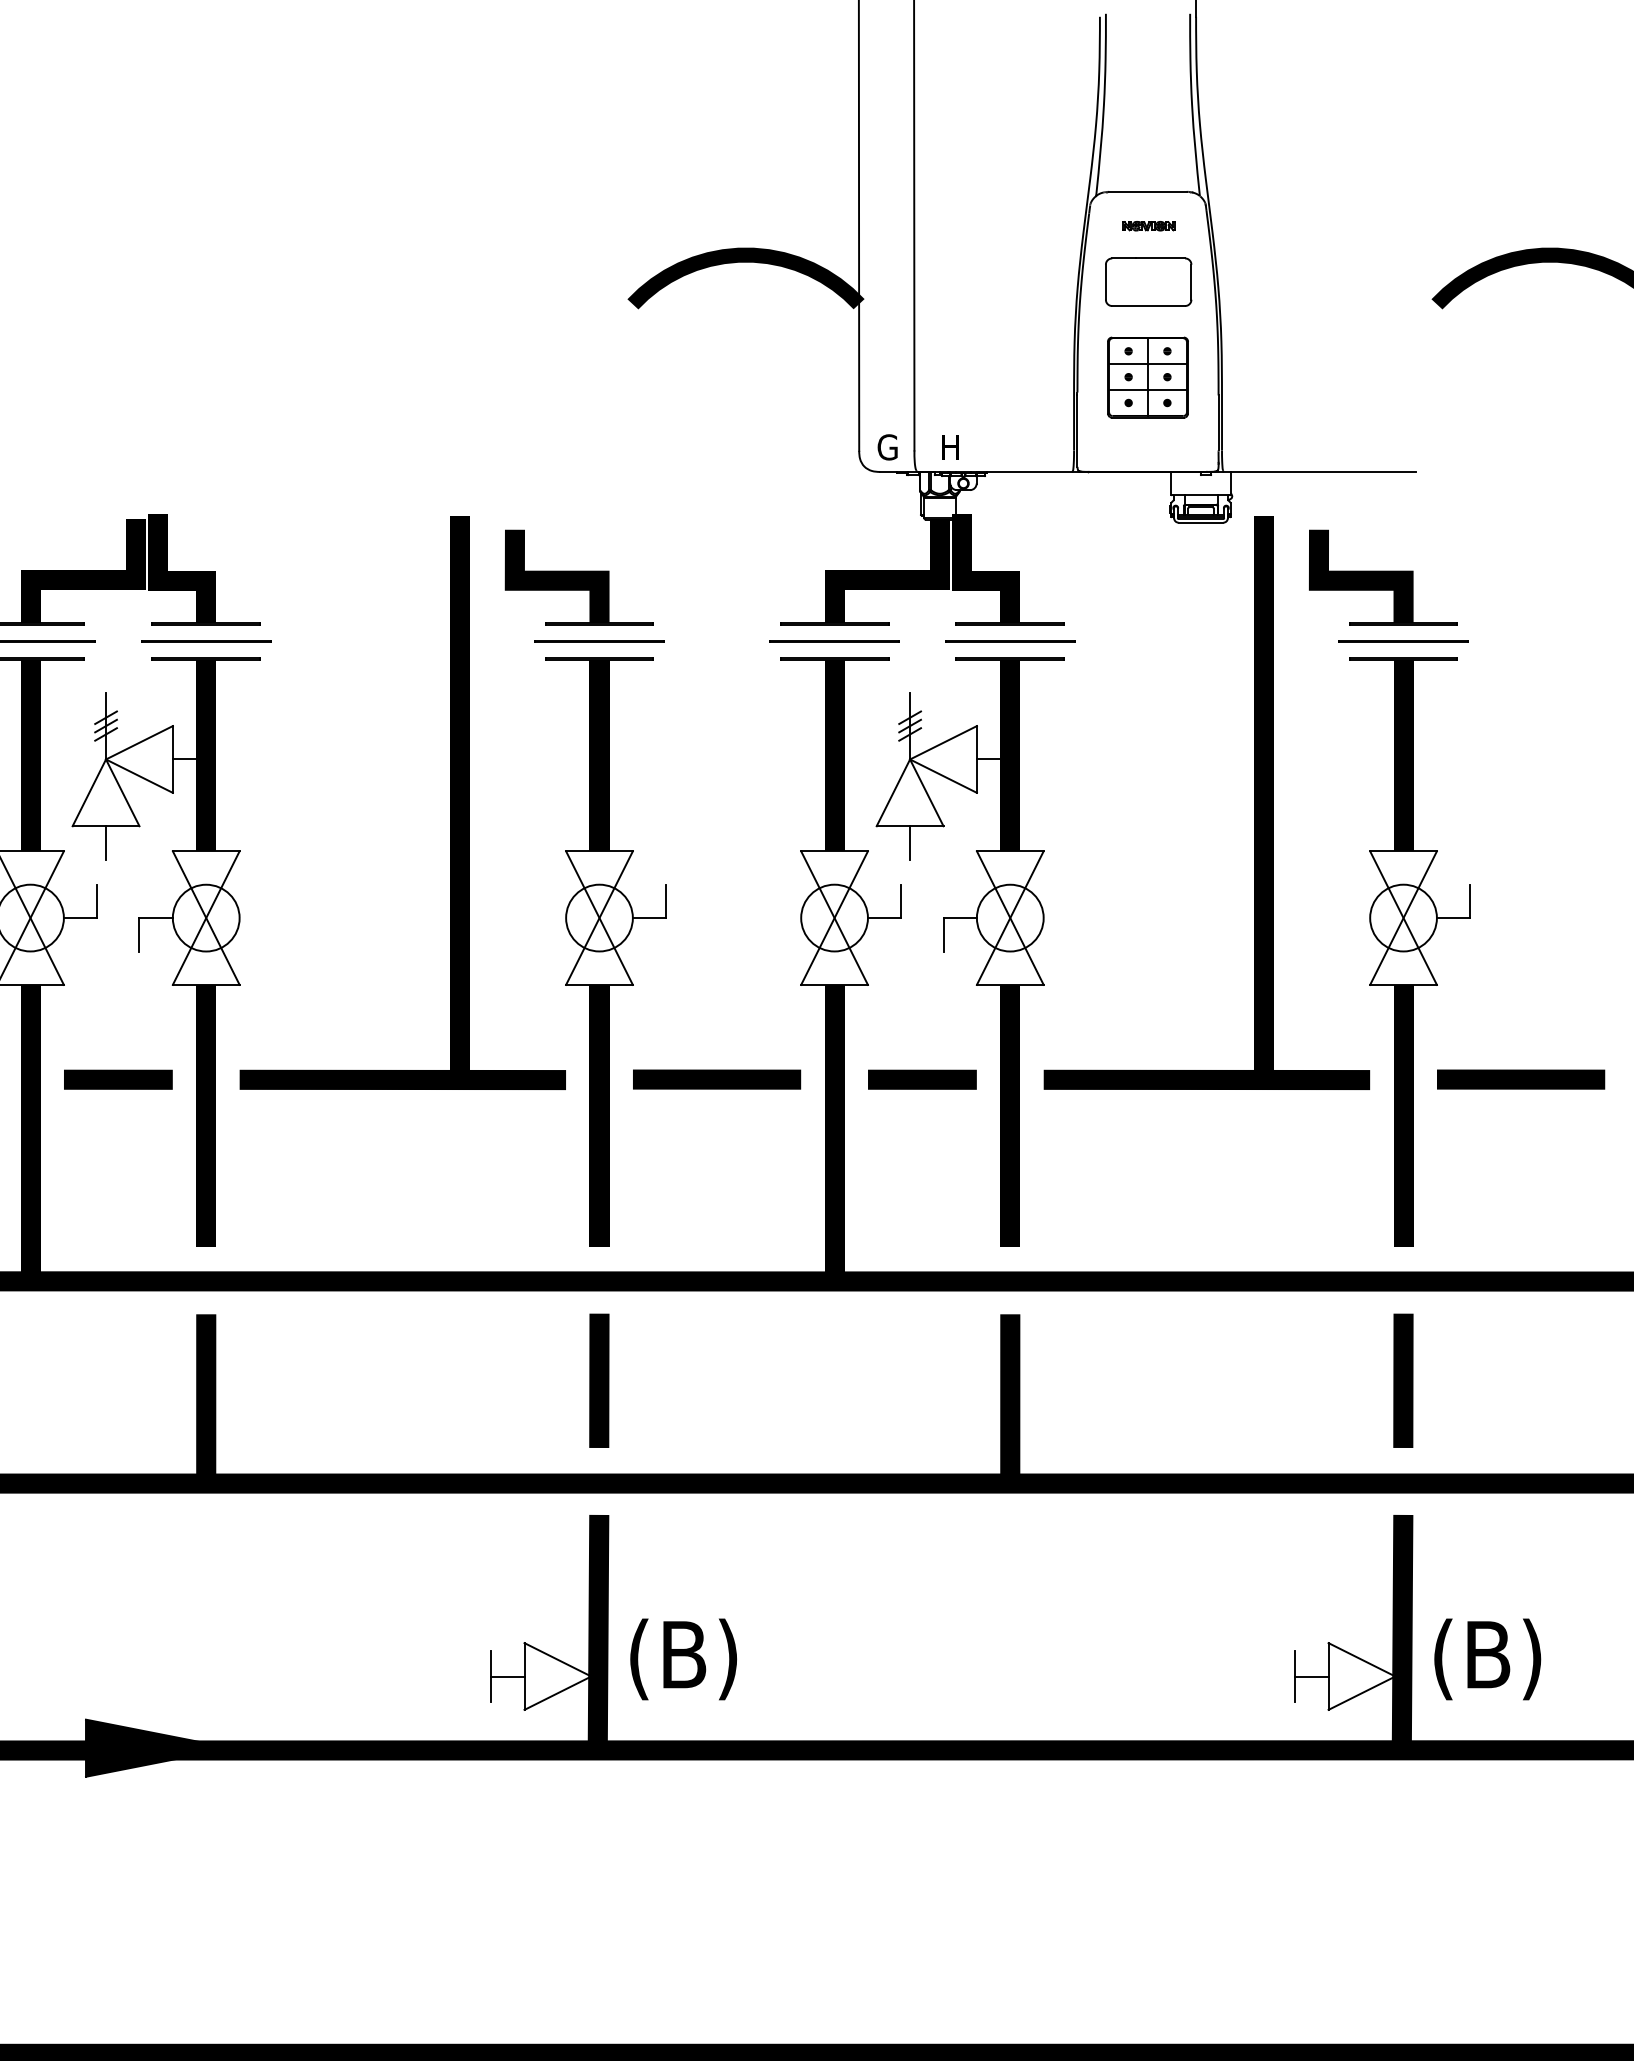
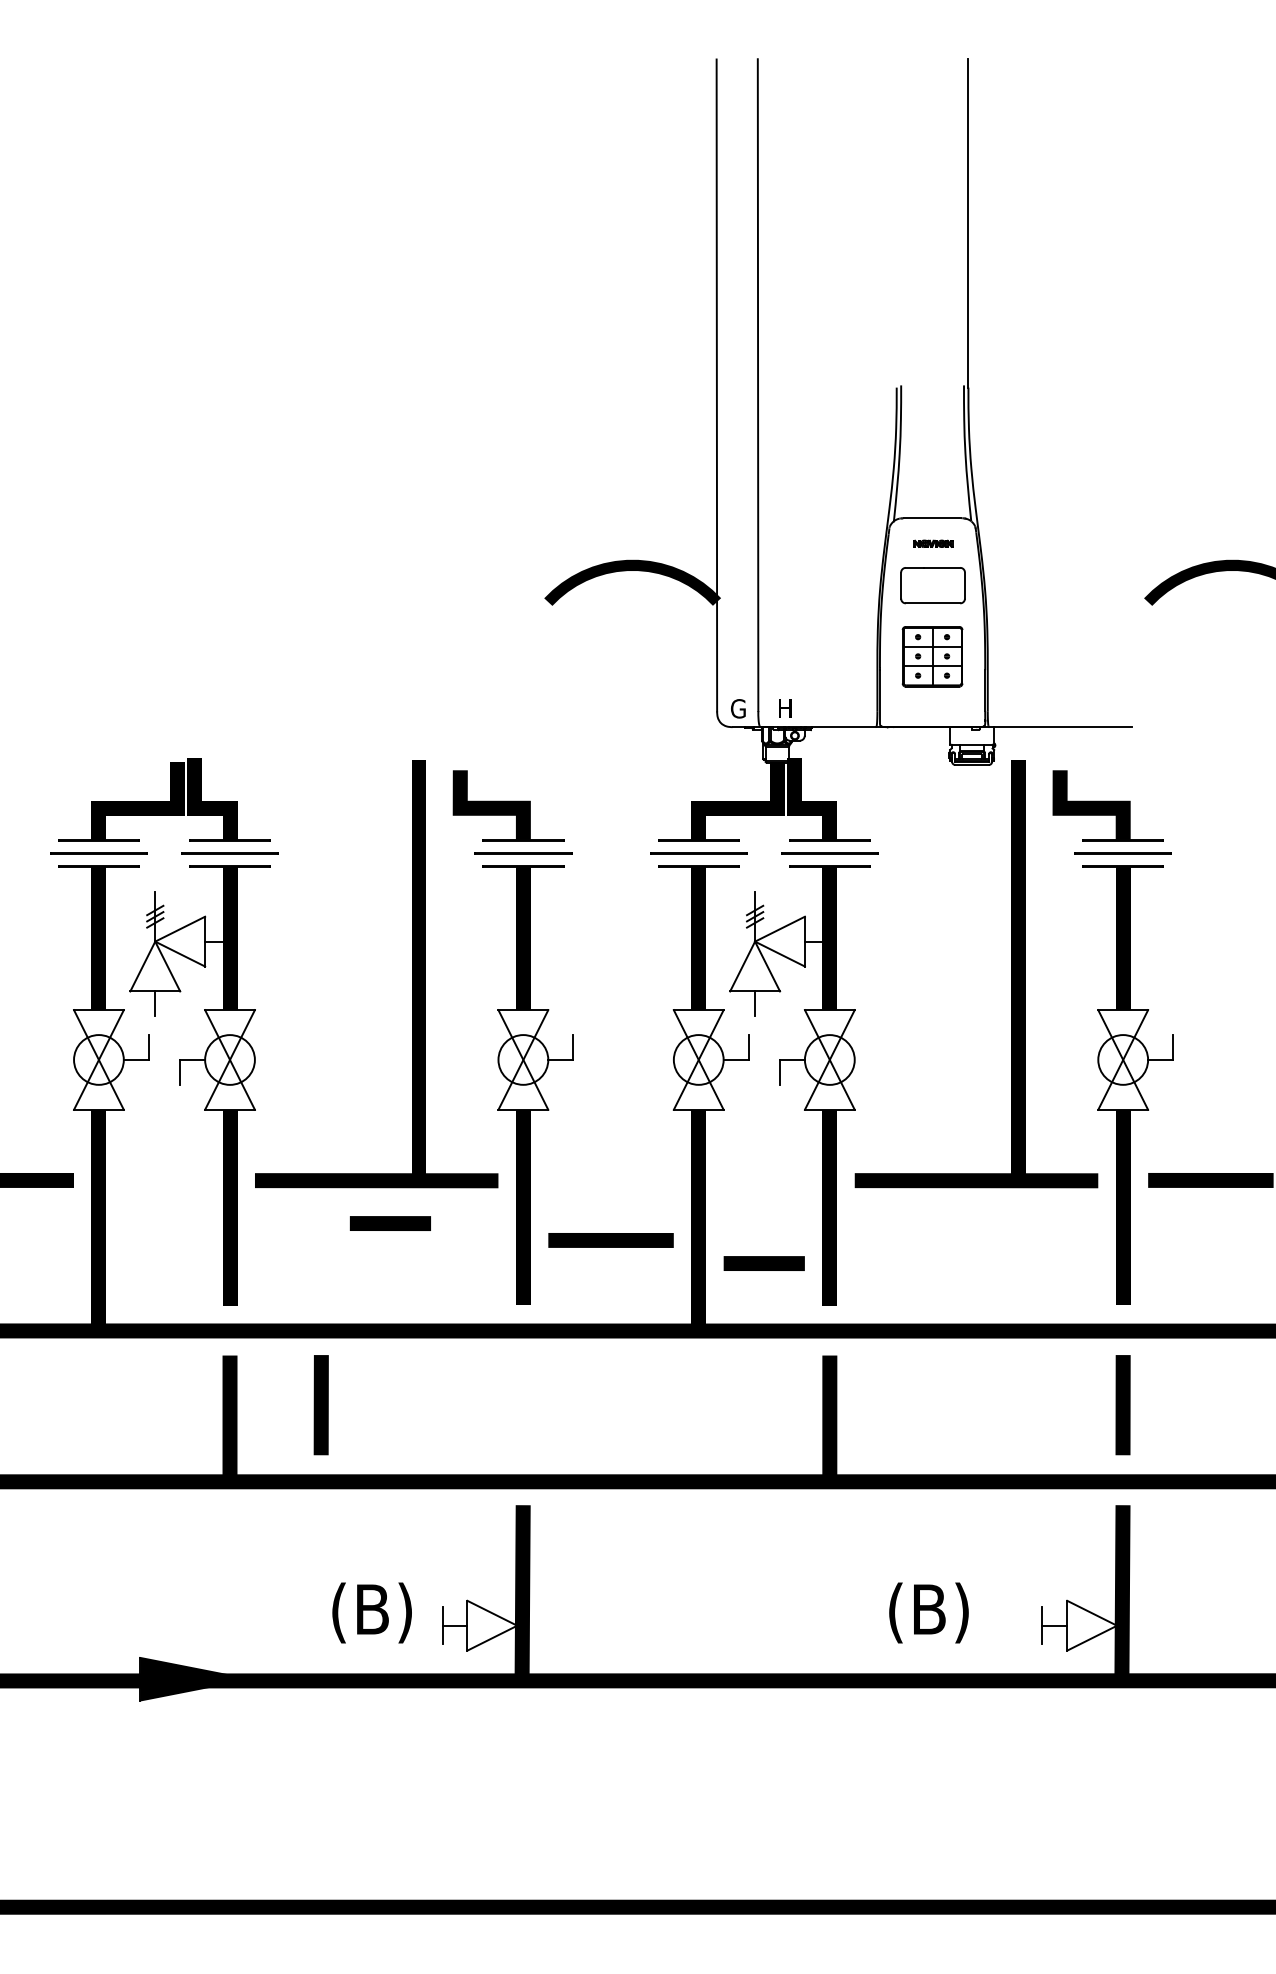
line: (117, 1079) -> (389, 1223), moved
line: (716, 1079) -> (610, 1240), moved
line: (921, 1079) -> (763, 1263), moved
line: (598, 1381) -> (320, 1405), moved
text: (682, 1658) -> (371, 1612), moved
text: (1487, 1658) -> (928, 1612), moved

